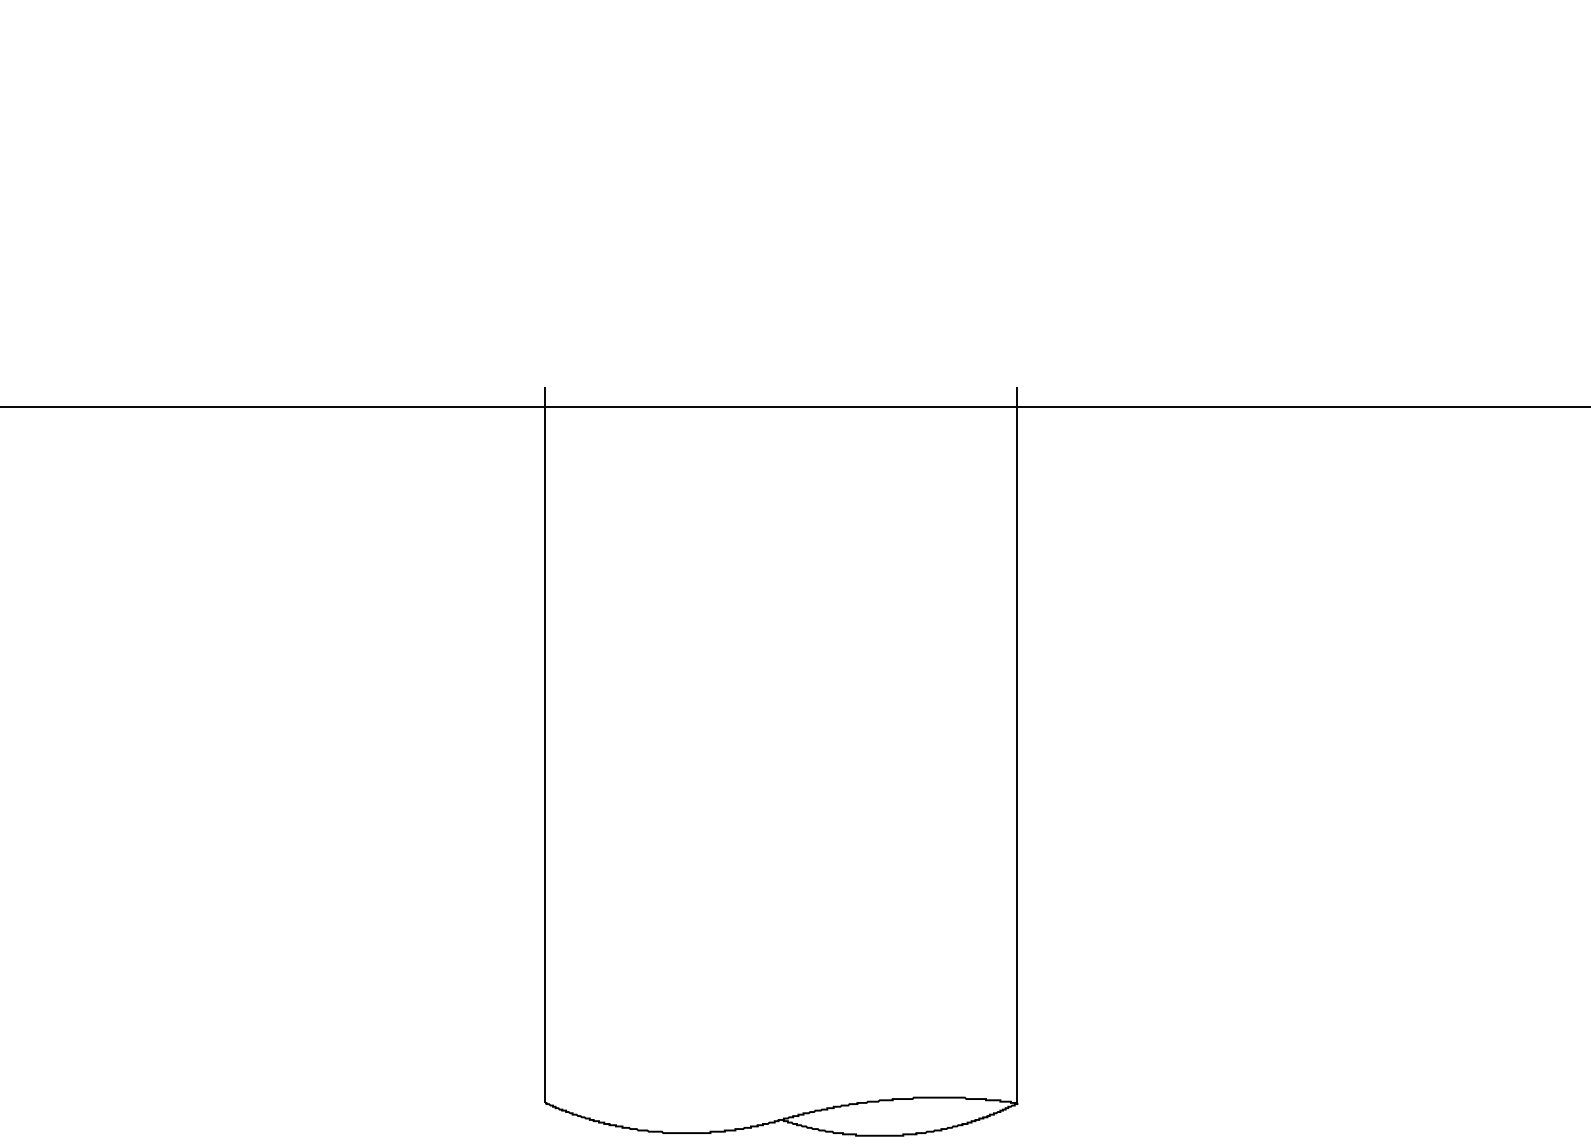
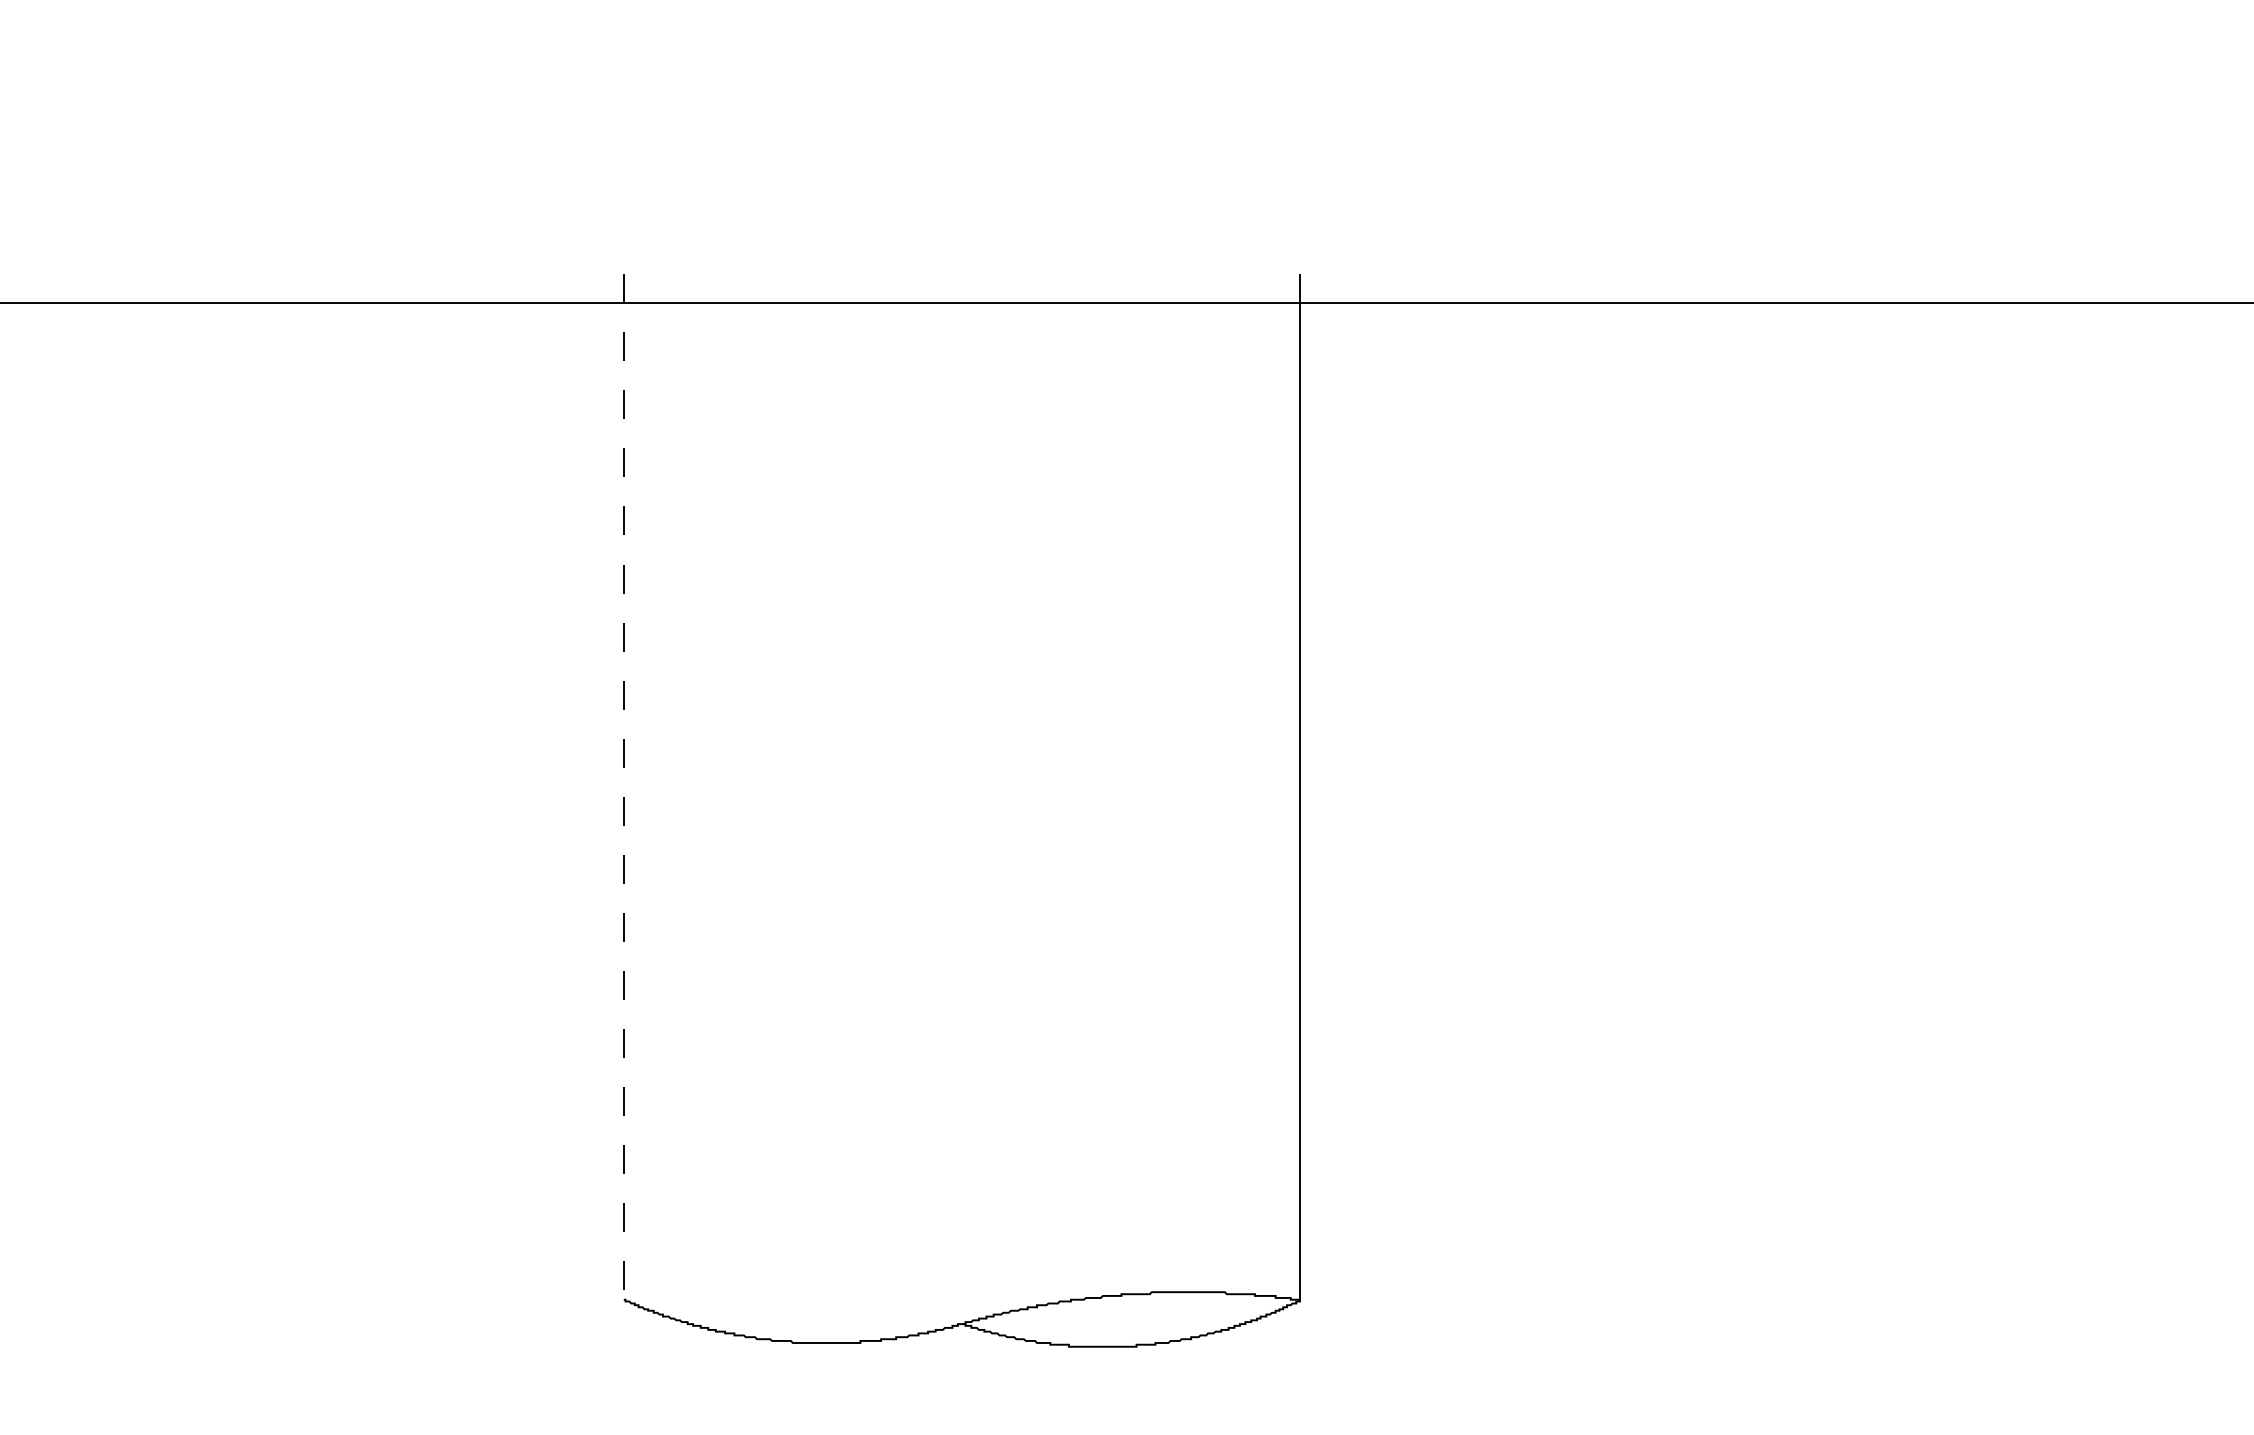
line: (545, 745) -> (624, 787), solid -> dashed

